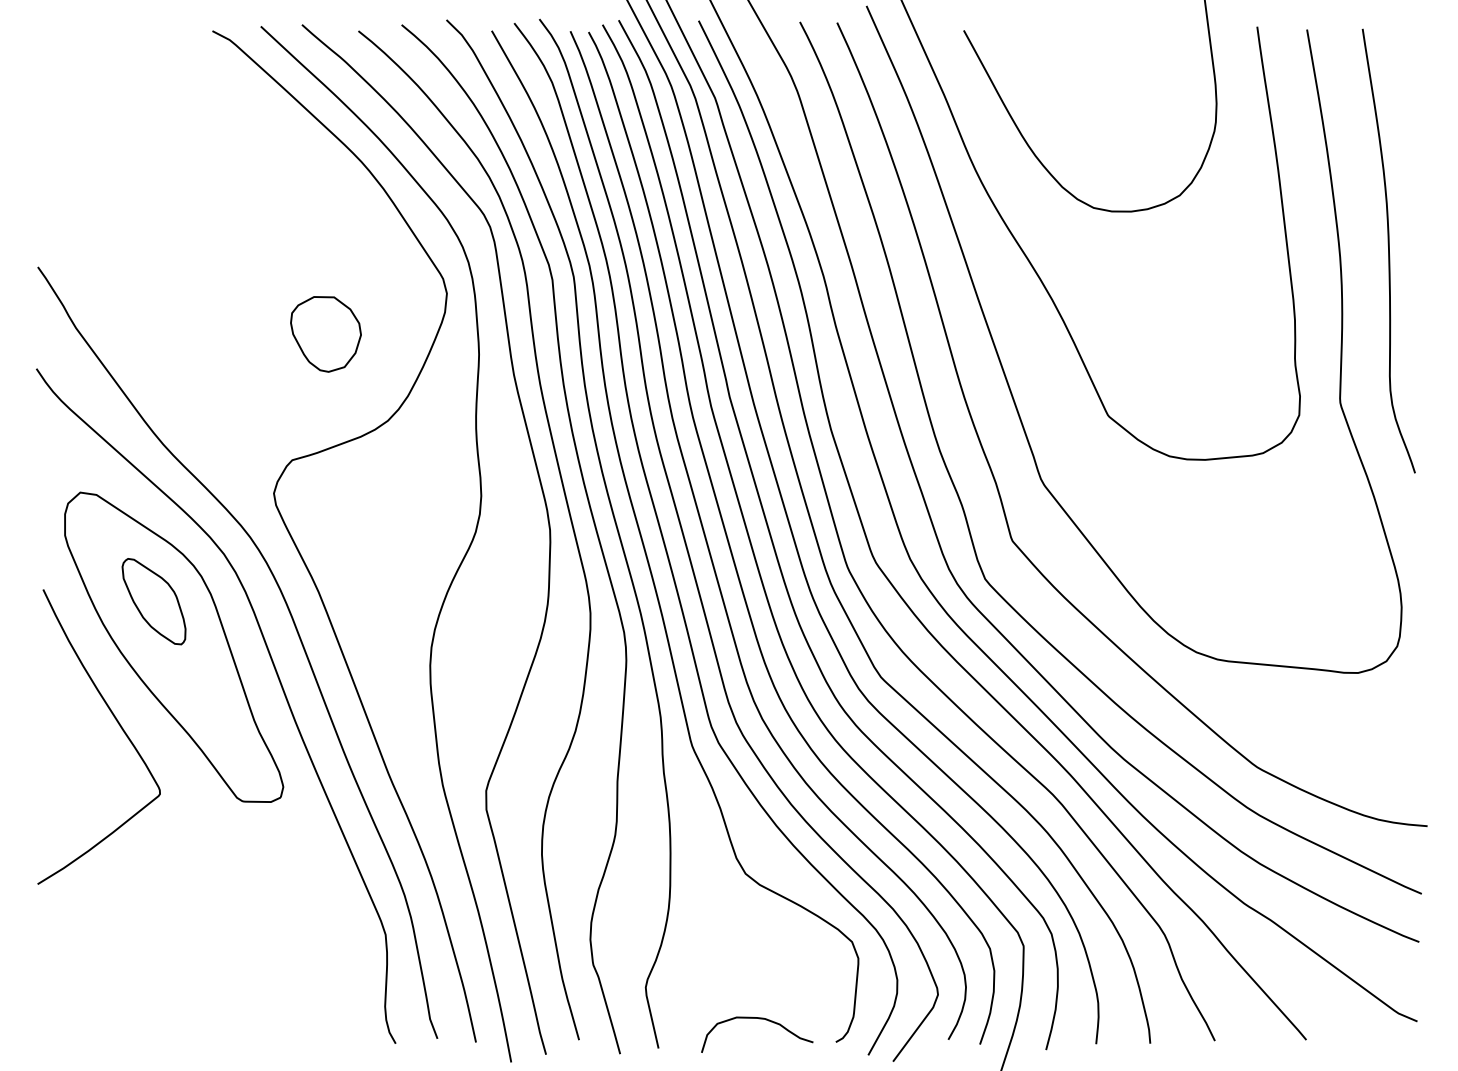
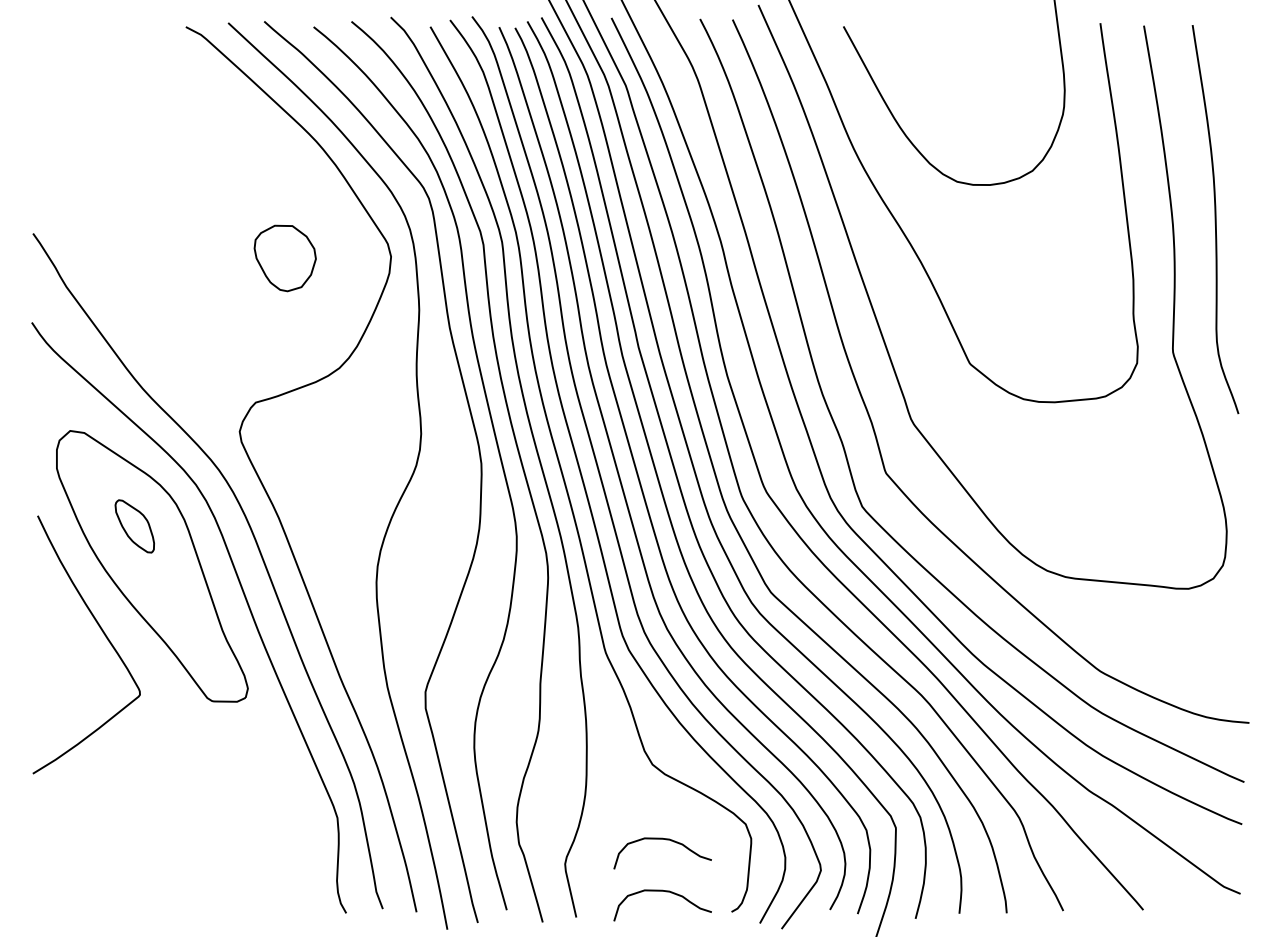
part: (325, 334) -> (284, 258), moved
part: (153, 601) -> (134, 526), size x0.7
curve: (761, 960) -> (666, 840), added

